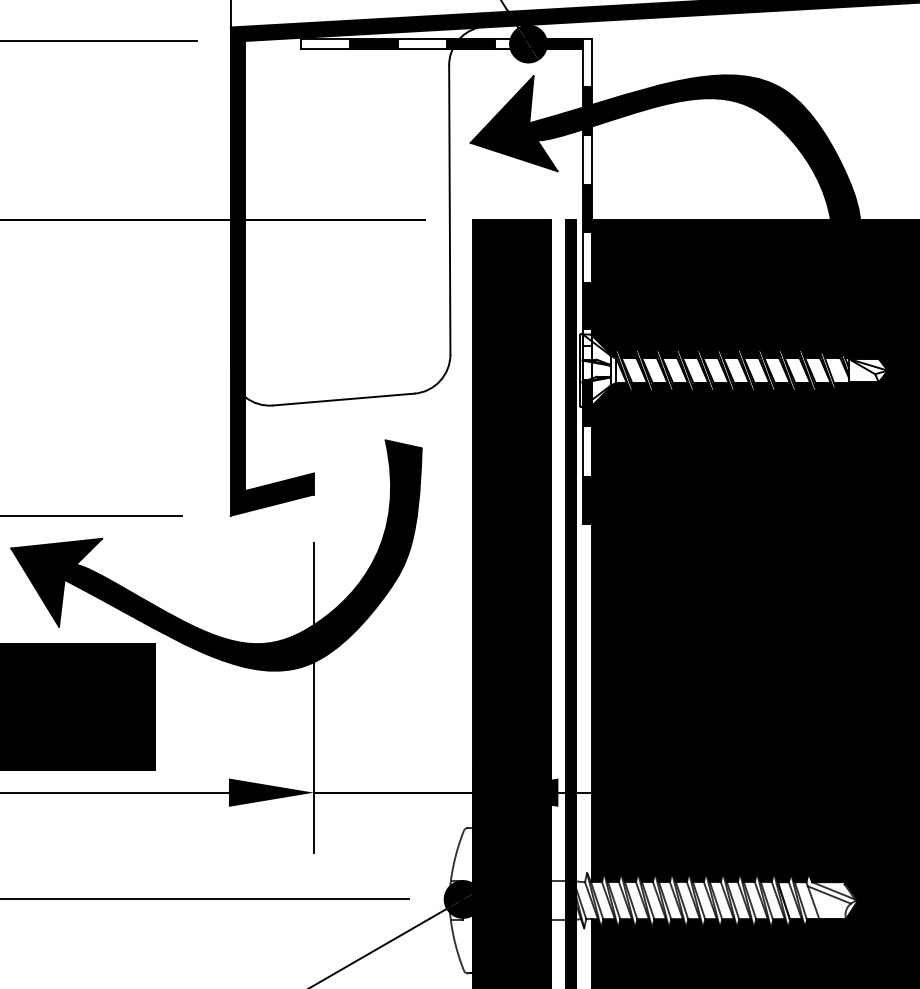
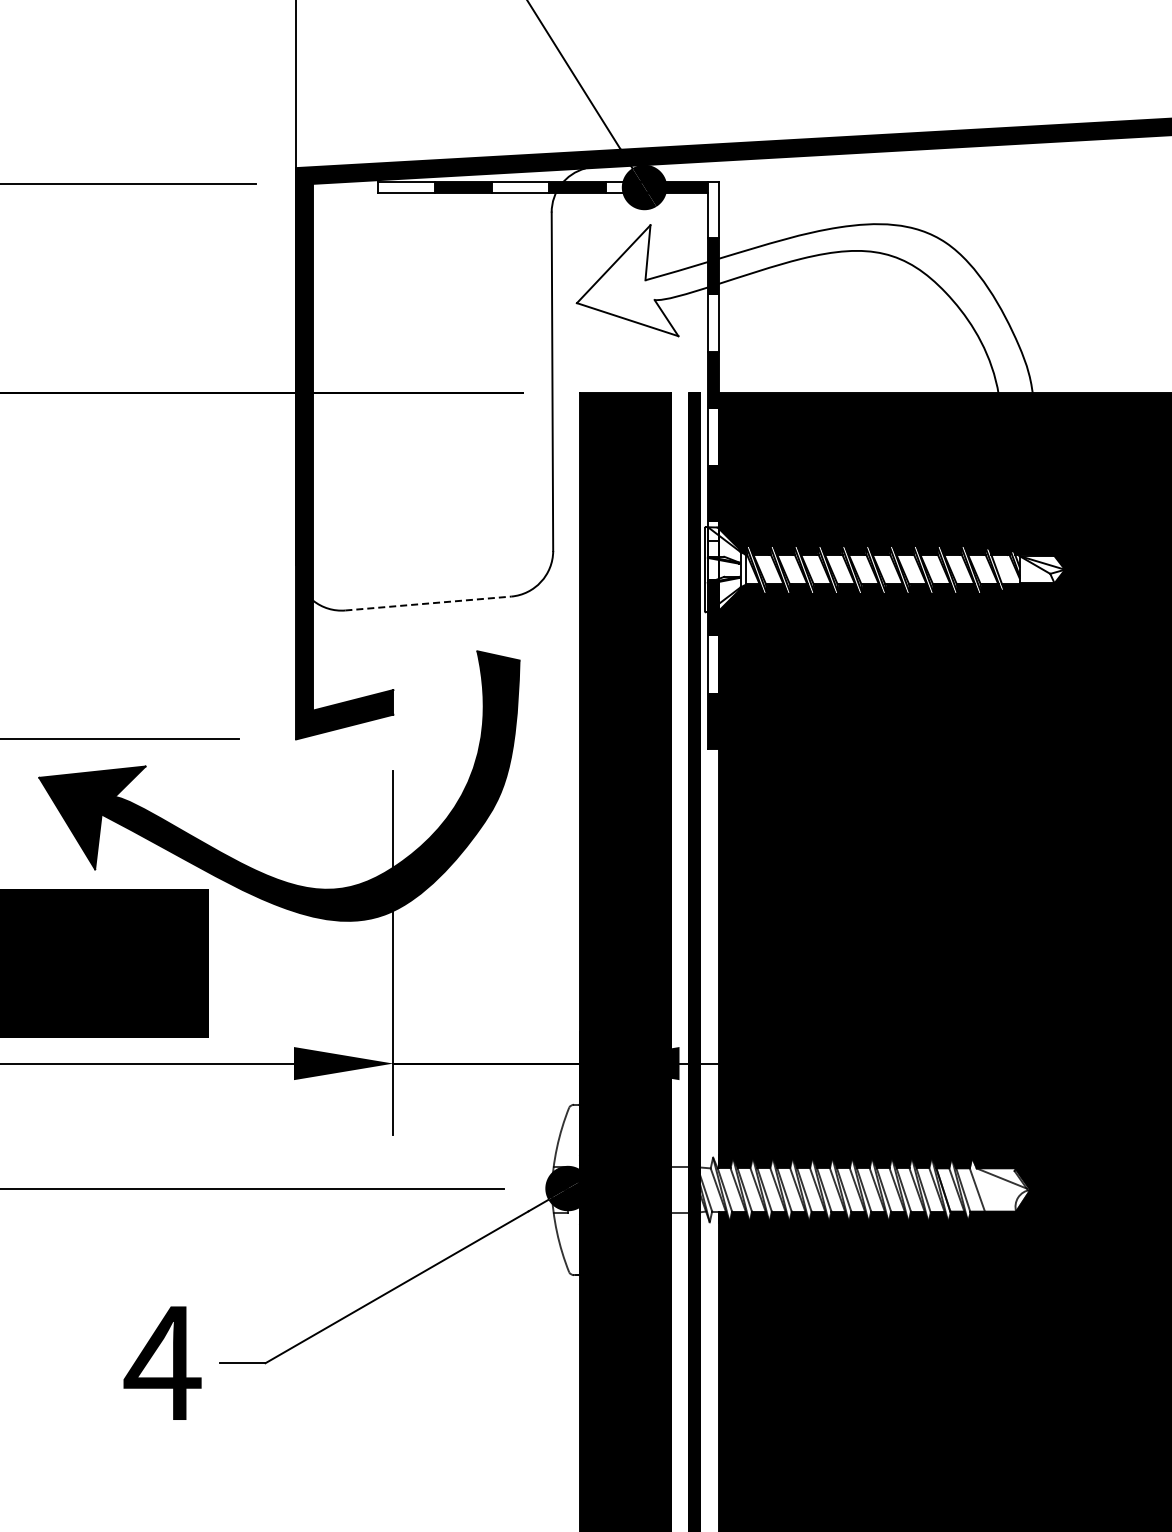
fill: (666, 200) -> (805, 370), removed
line: (343, 399) -> (428, 603), solid -> dashed
line: (829, 895) -> (996, 1183), removed

